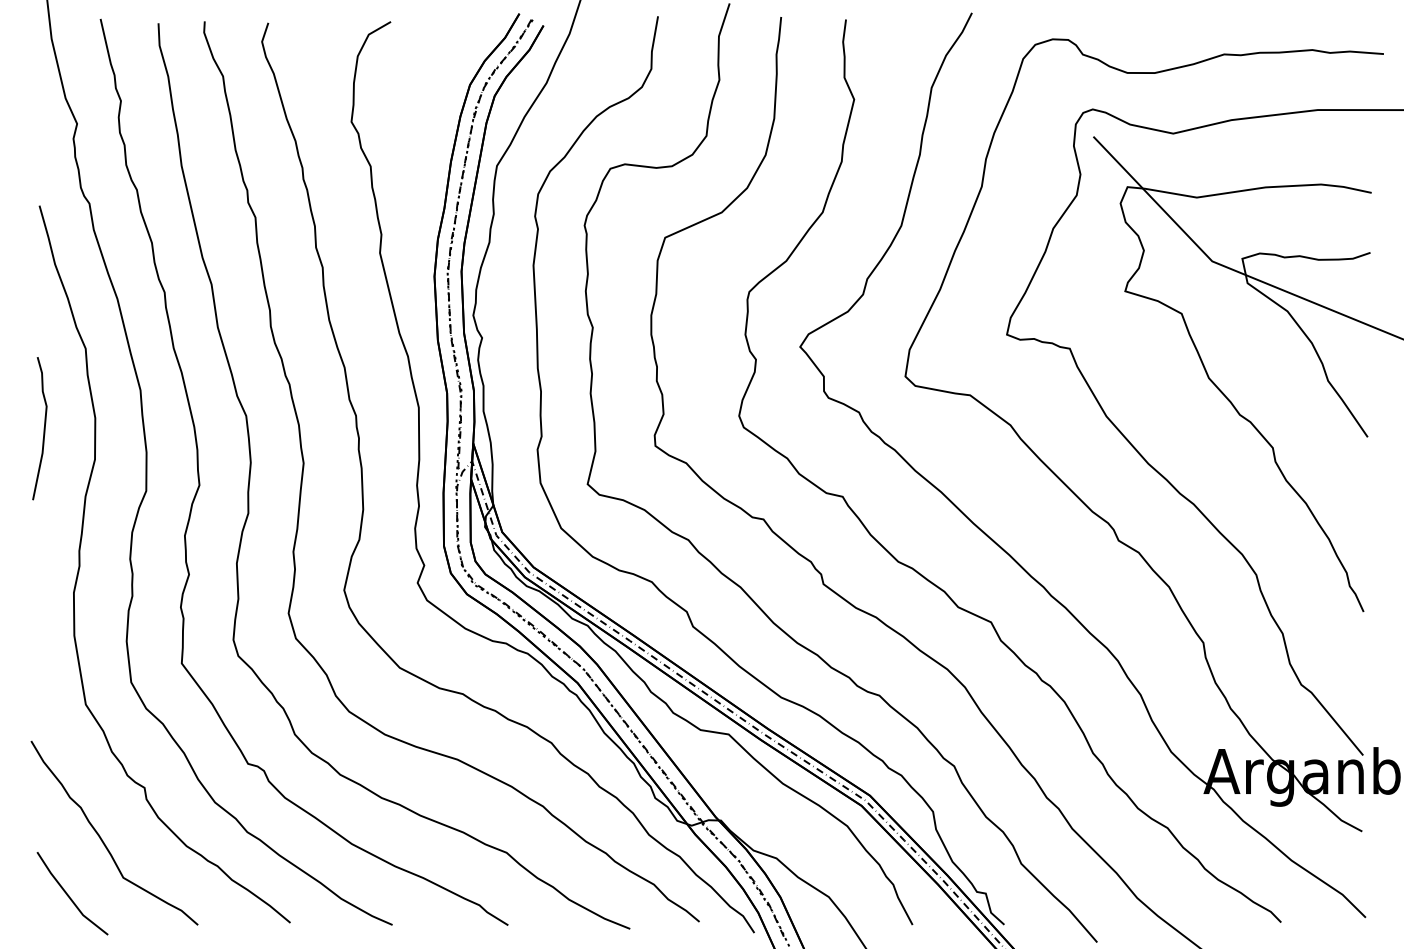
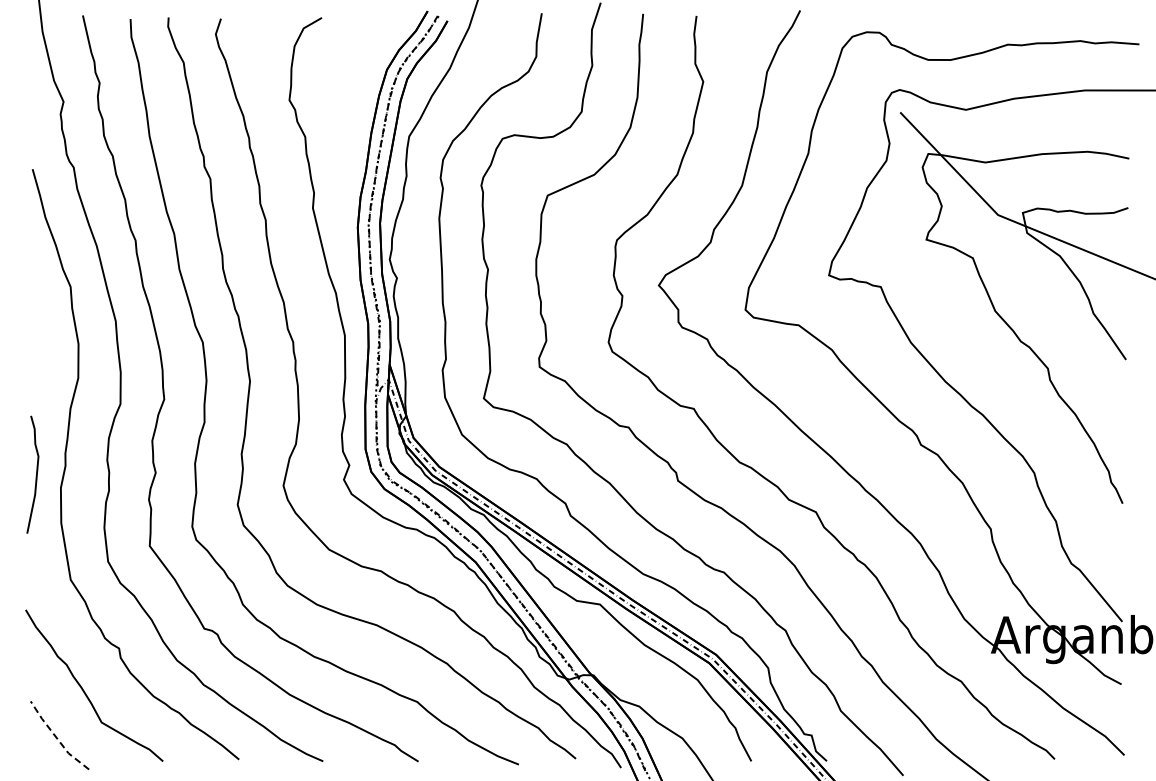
curve: (43, 430) -> (35, 476), moved
line: (69, 897) -> (57, 738), solid -> dashed

